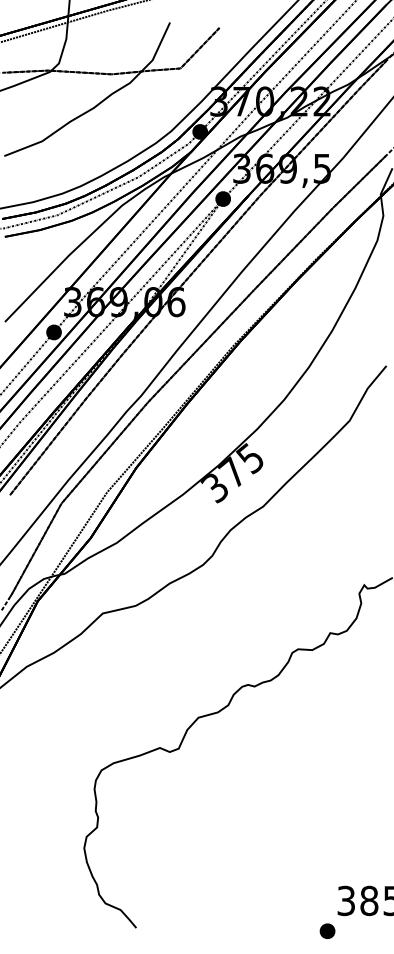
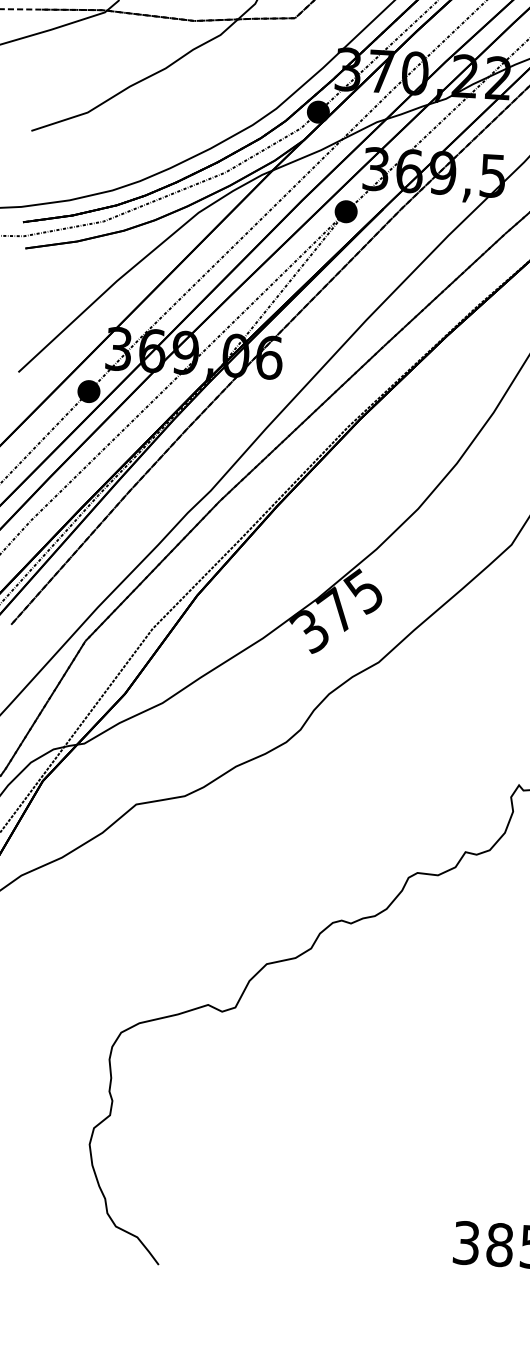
part: (327, 930) -> (436, 1284), removed

